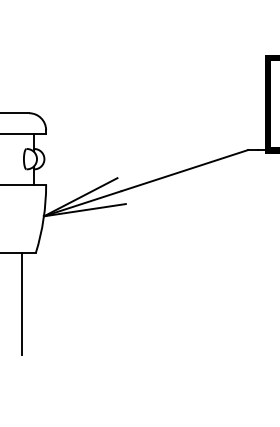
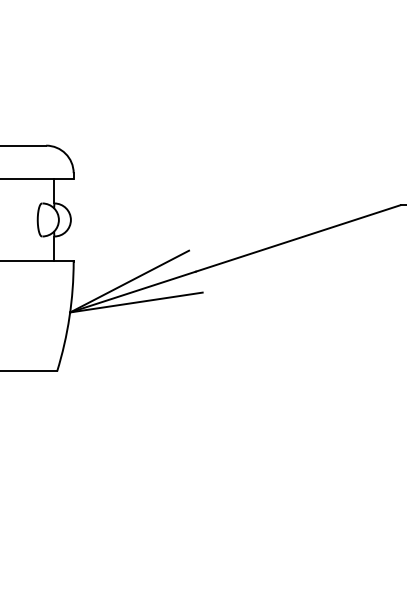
line: (22, 303) -> (35, 453), removed

